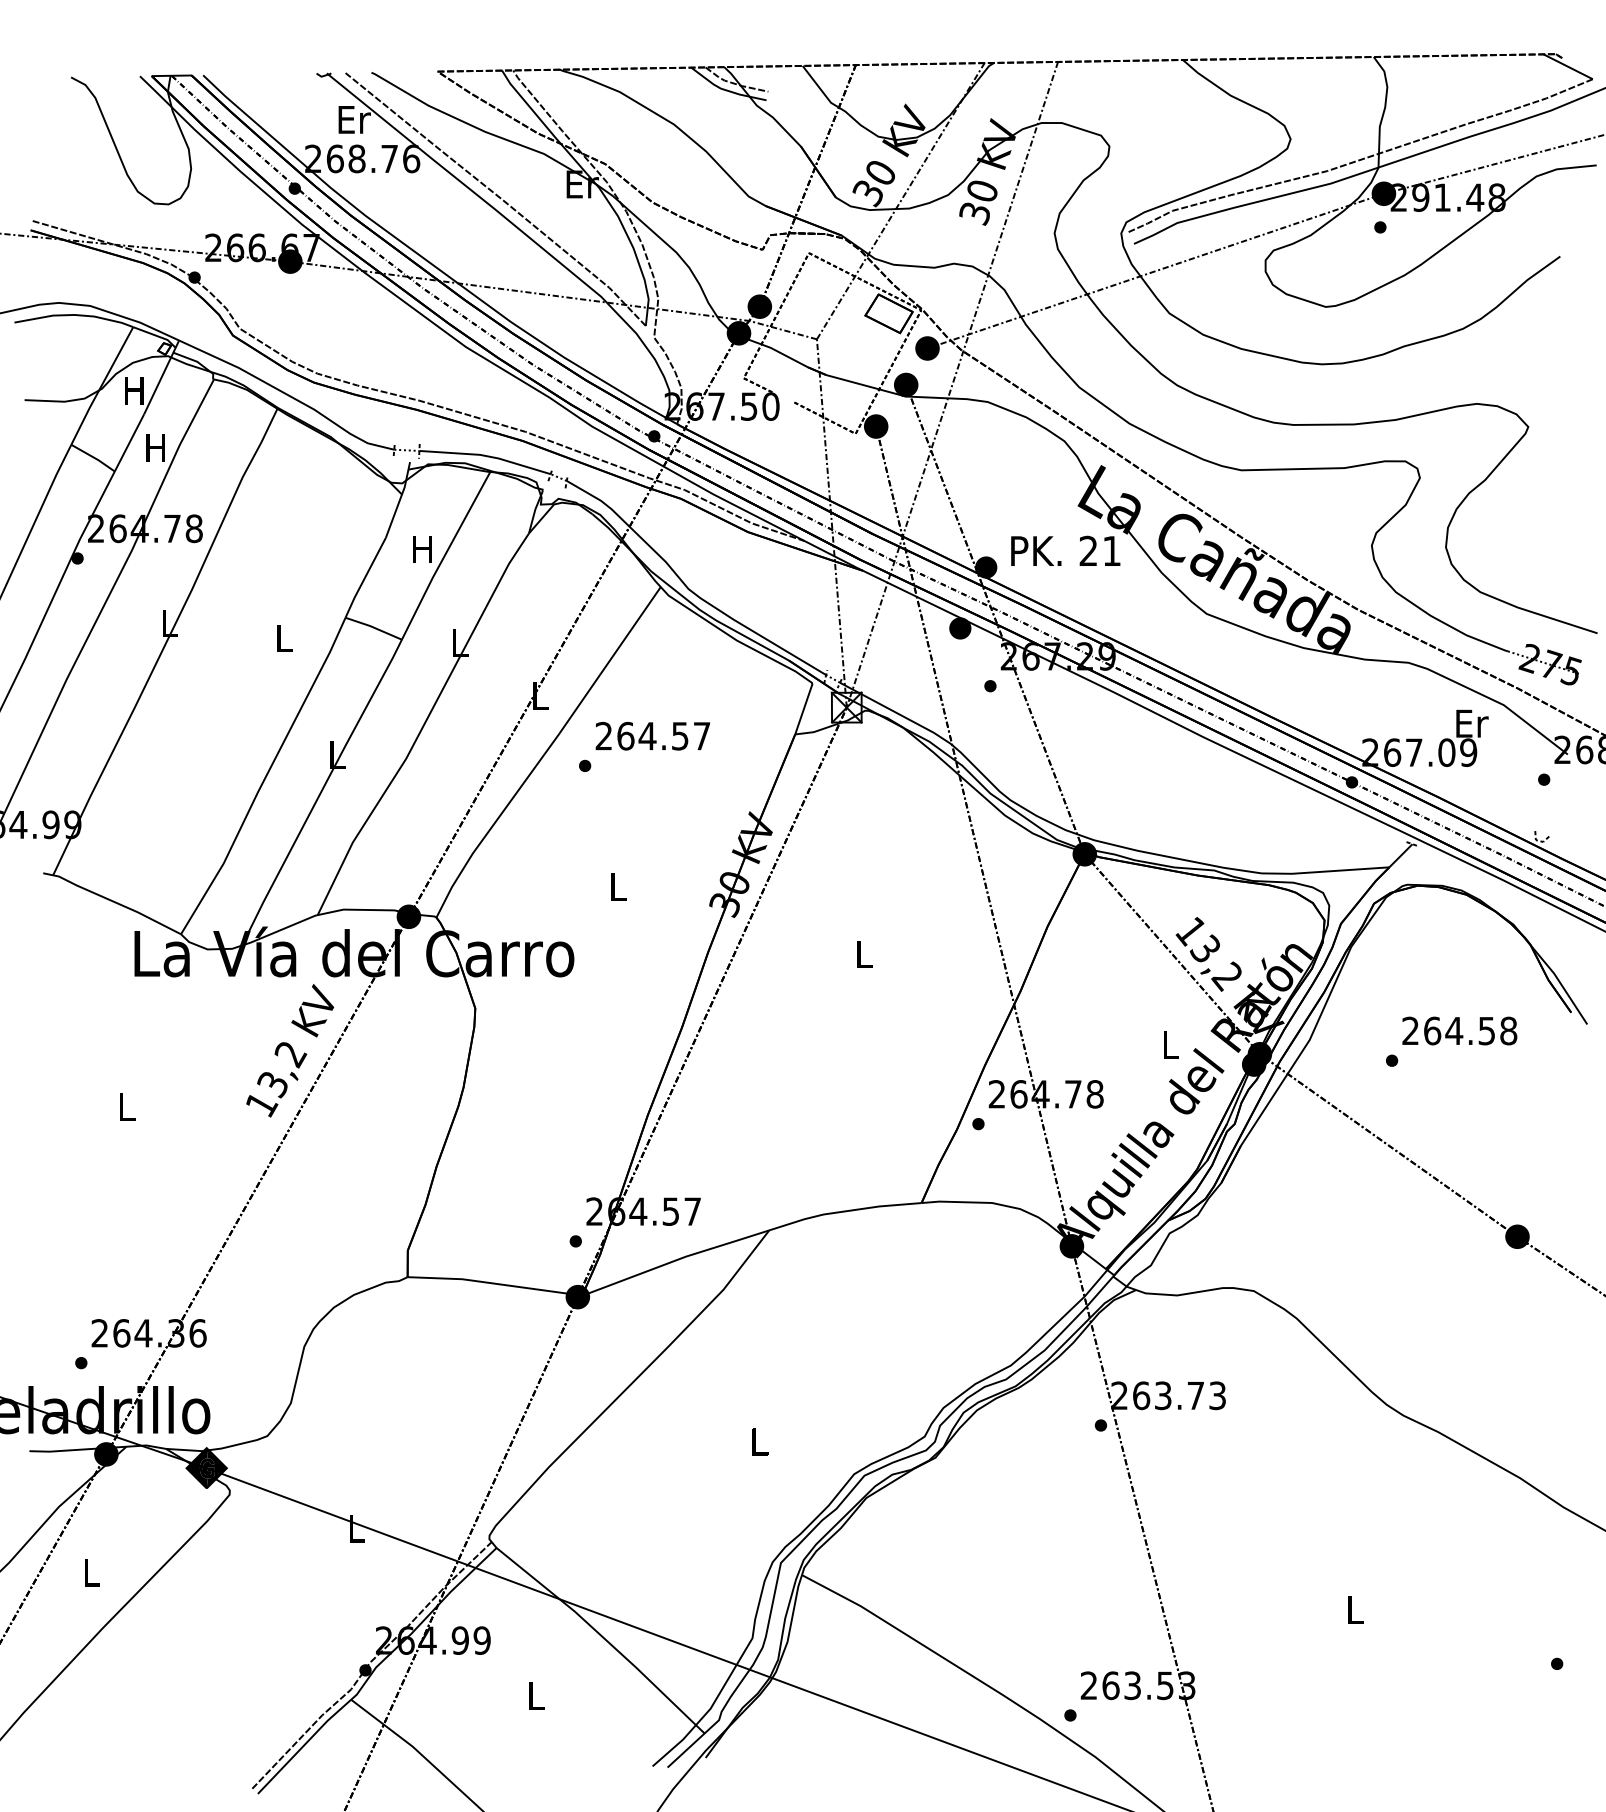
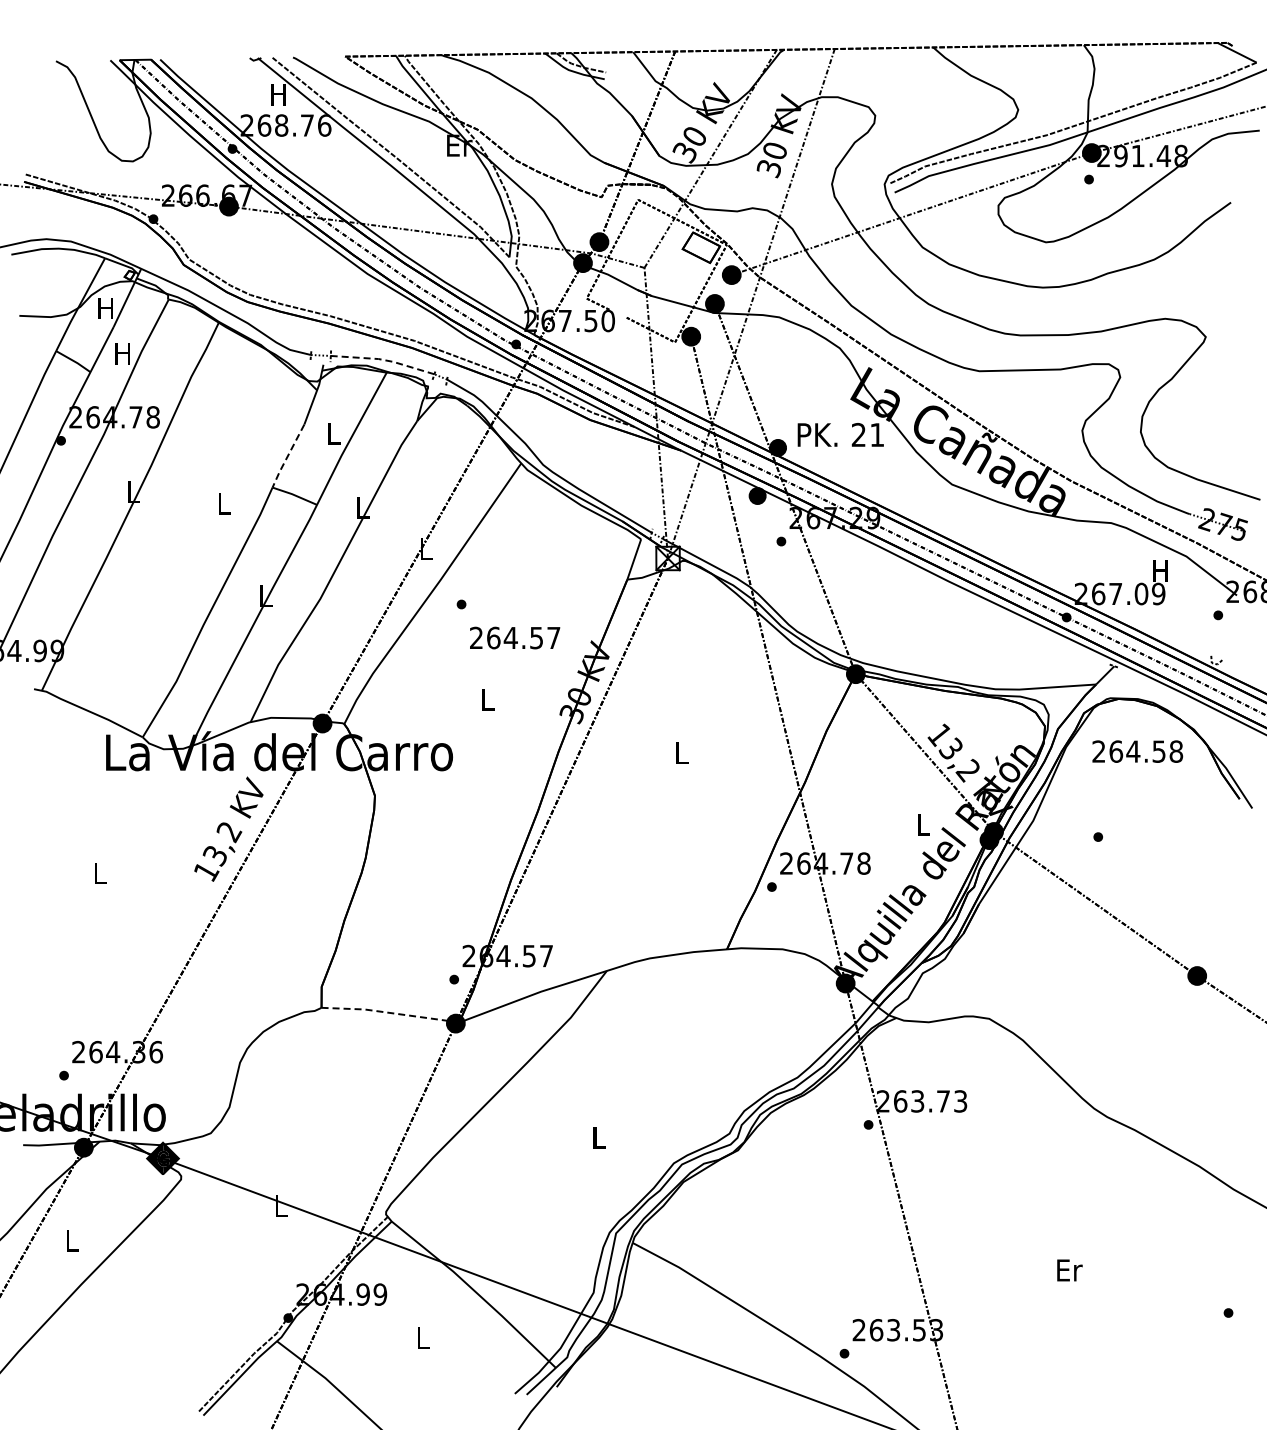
text: (354, 119) -> (279, 94), Er -> H
line: (486, 456) -> (383, 360), solid -> dashed
text: (422, 549) -> (333, 433), H -> L
line: (364, 578) -> (287, 456), solid -> dashed
text: (1472, 724) -> (1161, 571), Er -> H
text: (653, 735) -> (515, 637), moved
text: (1459, 1030) -> (1137, 751), moved
line: (495, 1283) -> (390, 1012), solid -> dashed
text: (1355, 1610) -> (1069, 1270), L -> Er

